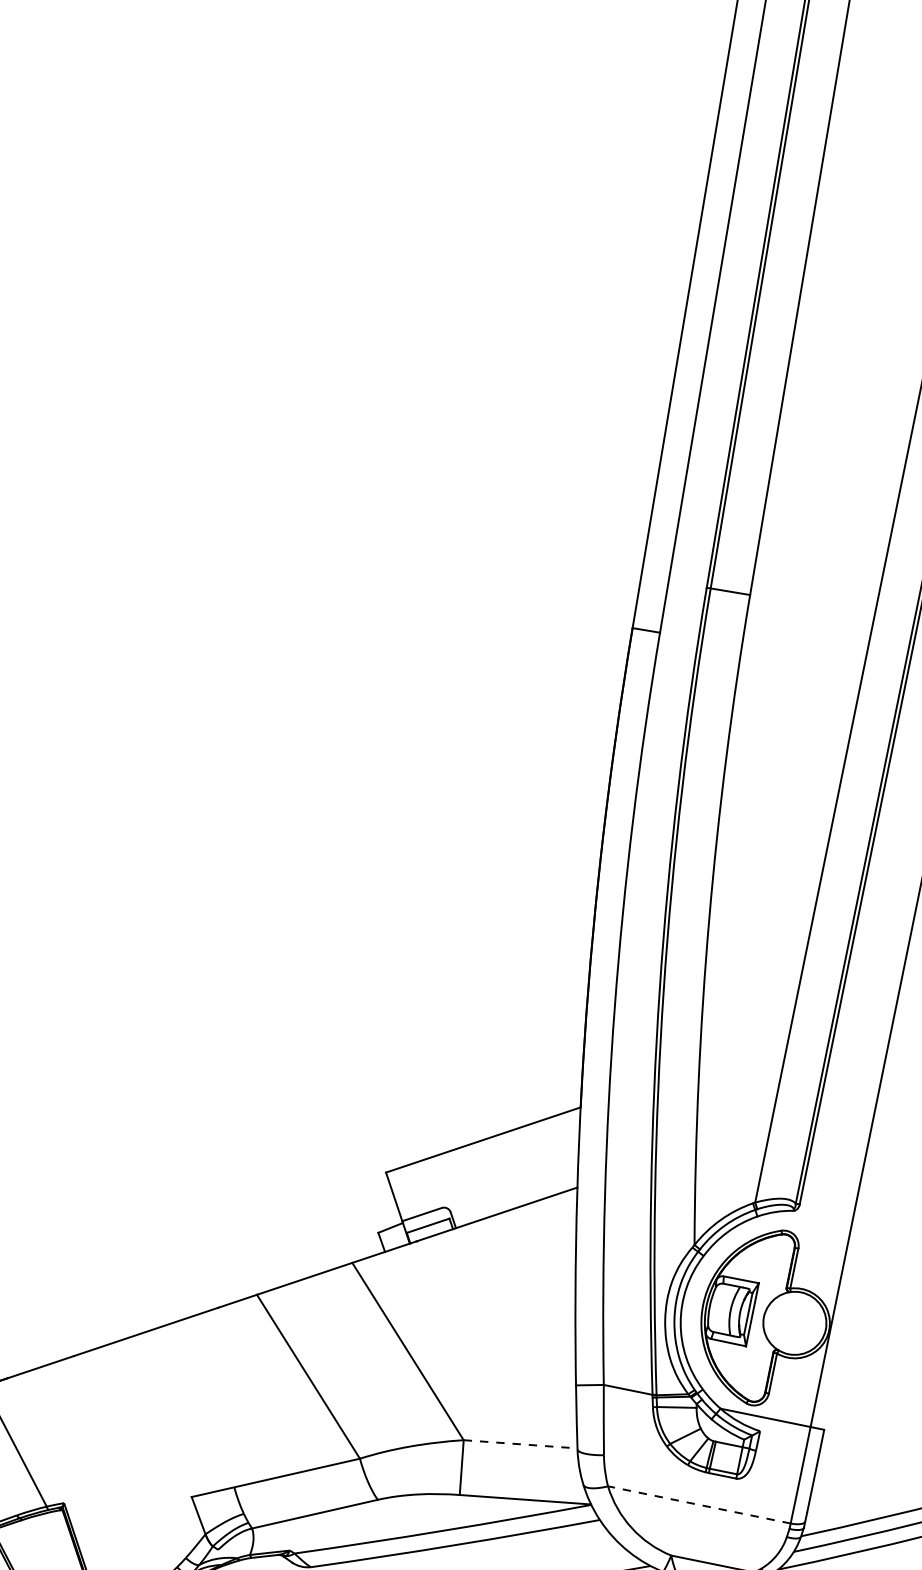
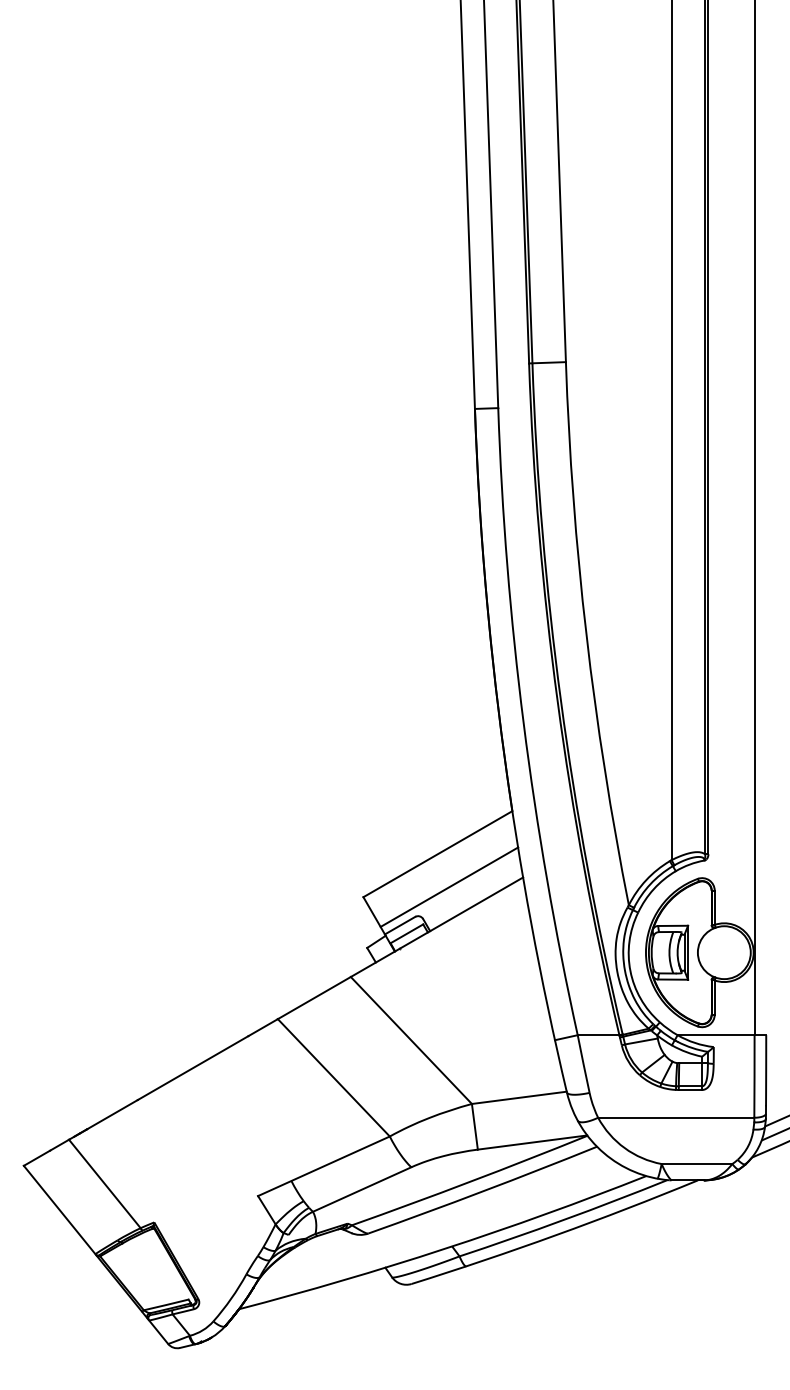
line: (489, 1180) -> (449, 886), added
line: (520, 1443) -> (519, 1097), dashed -> solid
line: (698, 1504) -> (675, 1117), dashed -> solid

